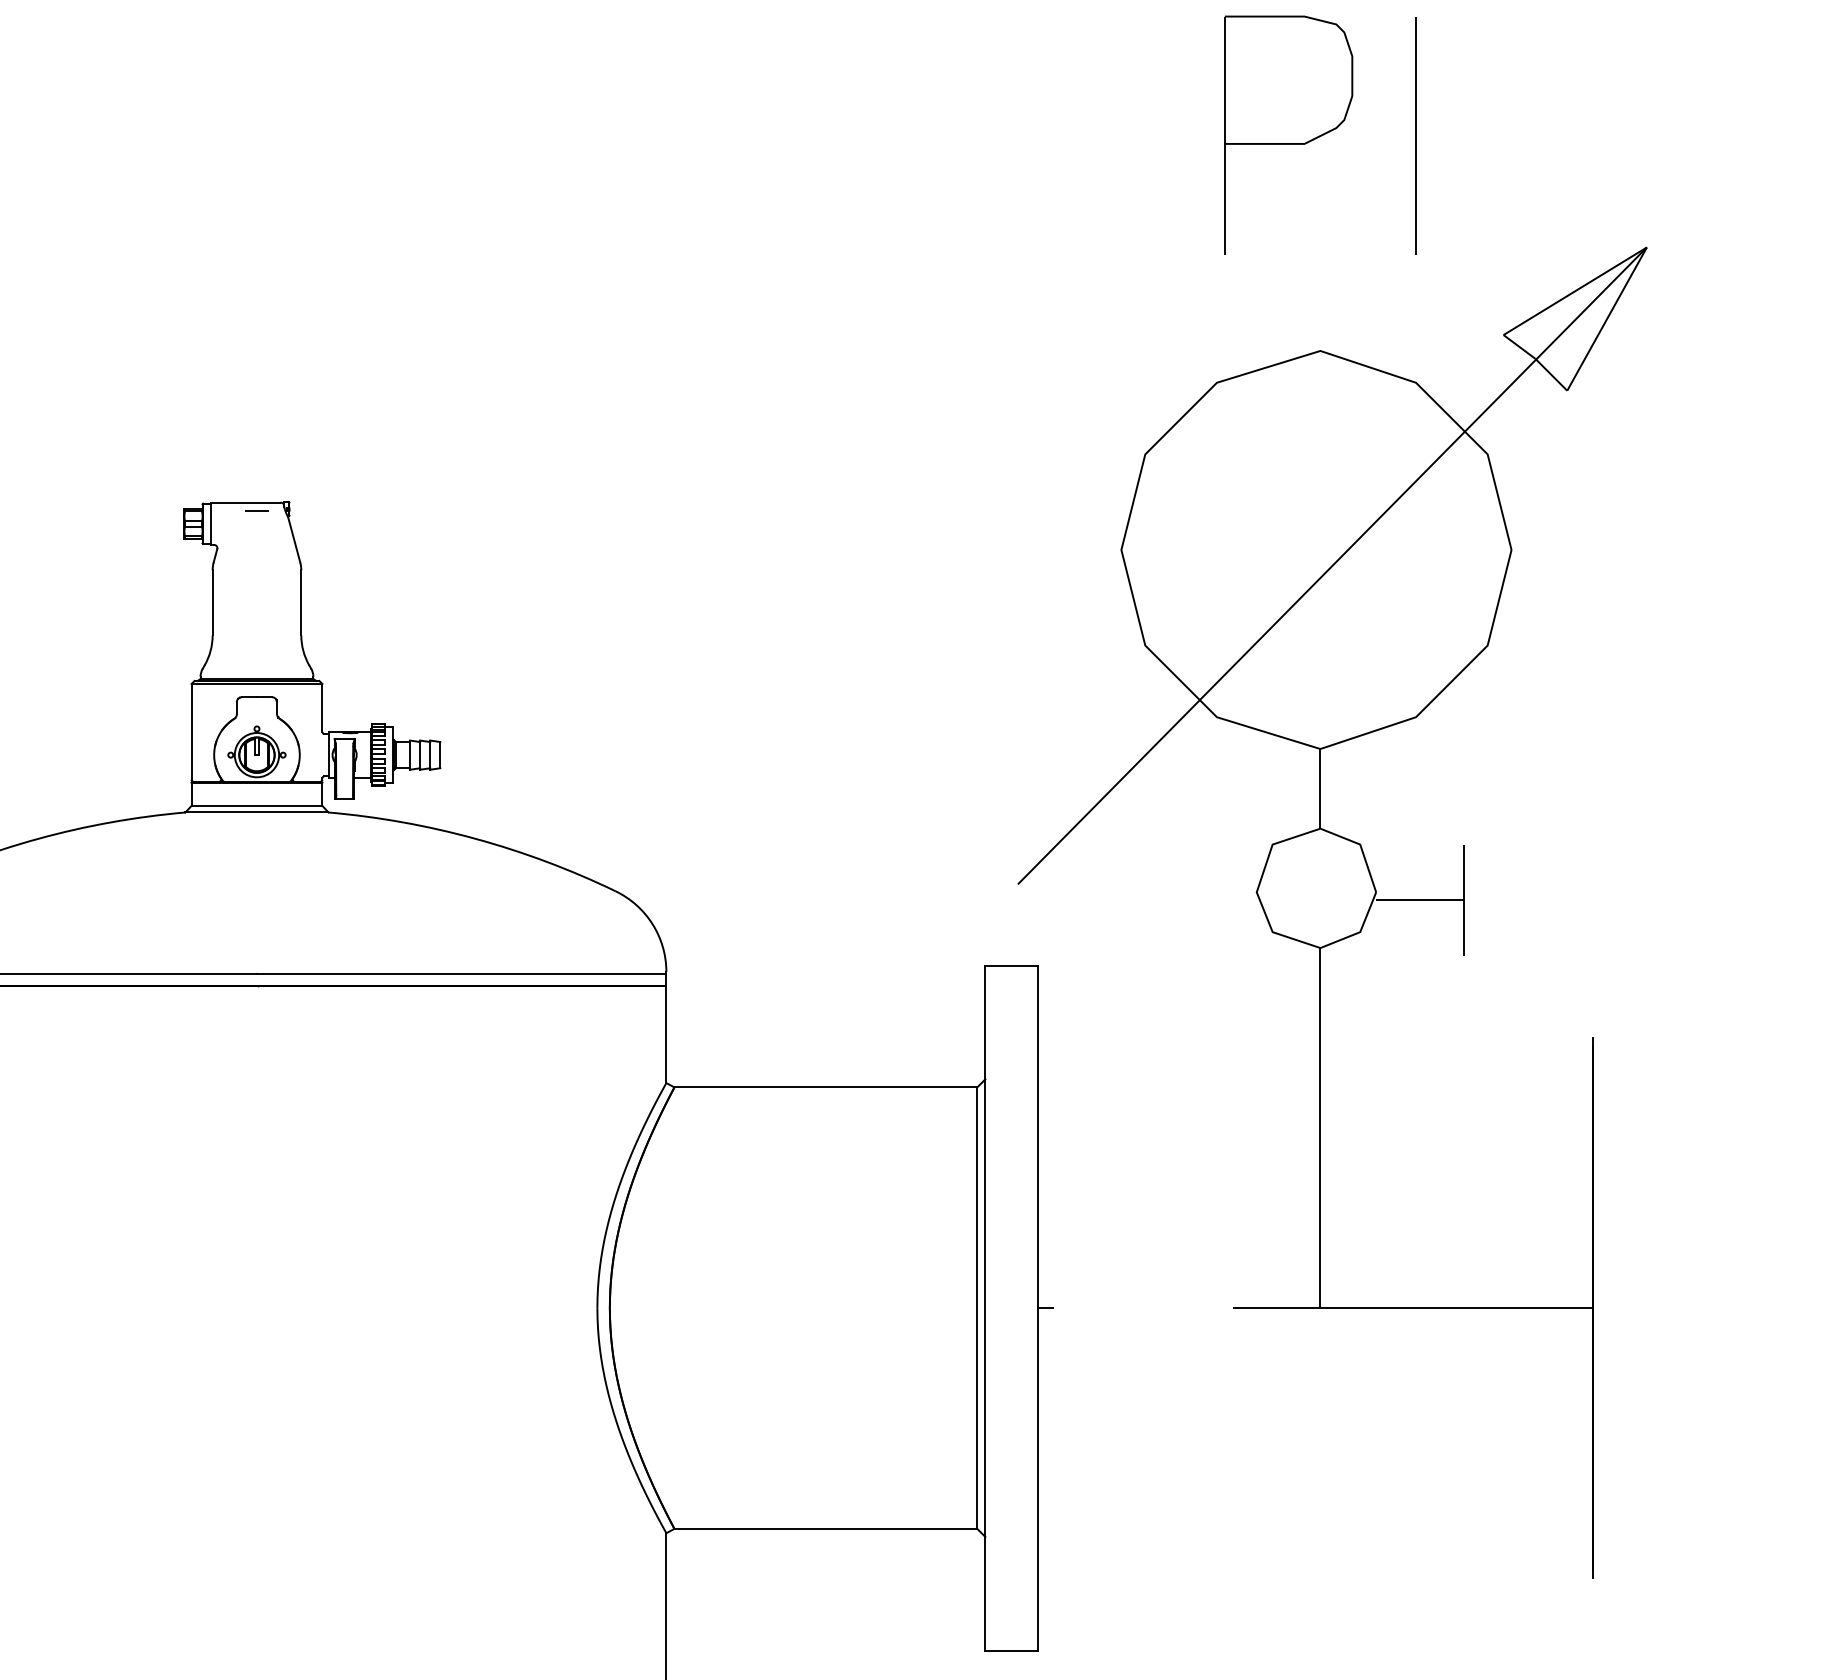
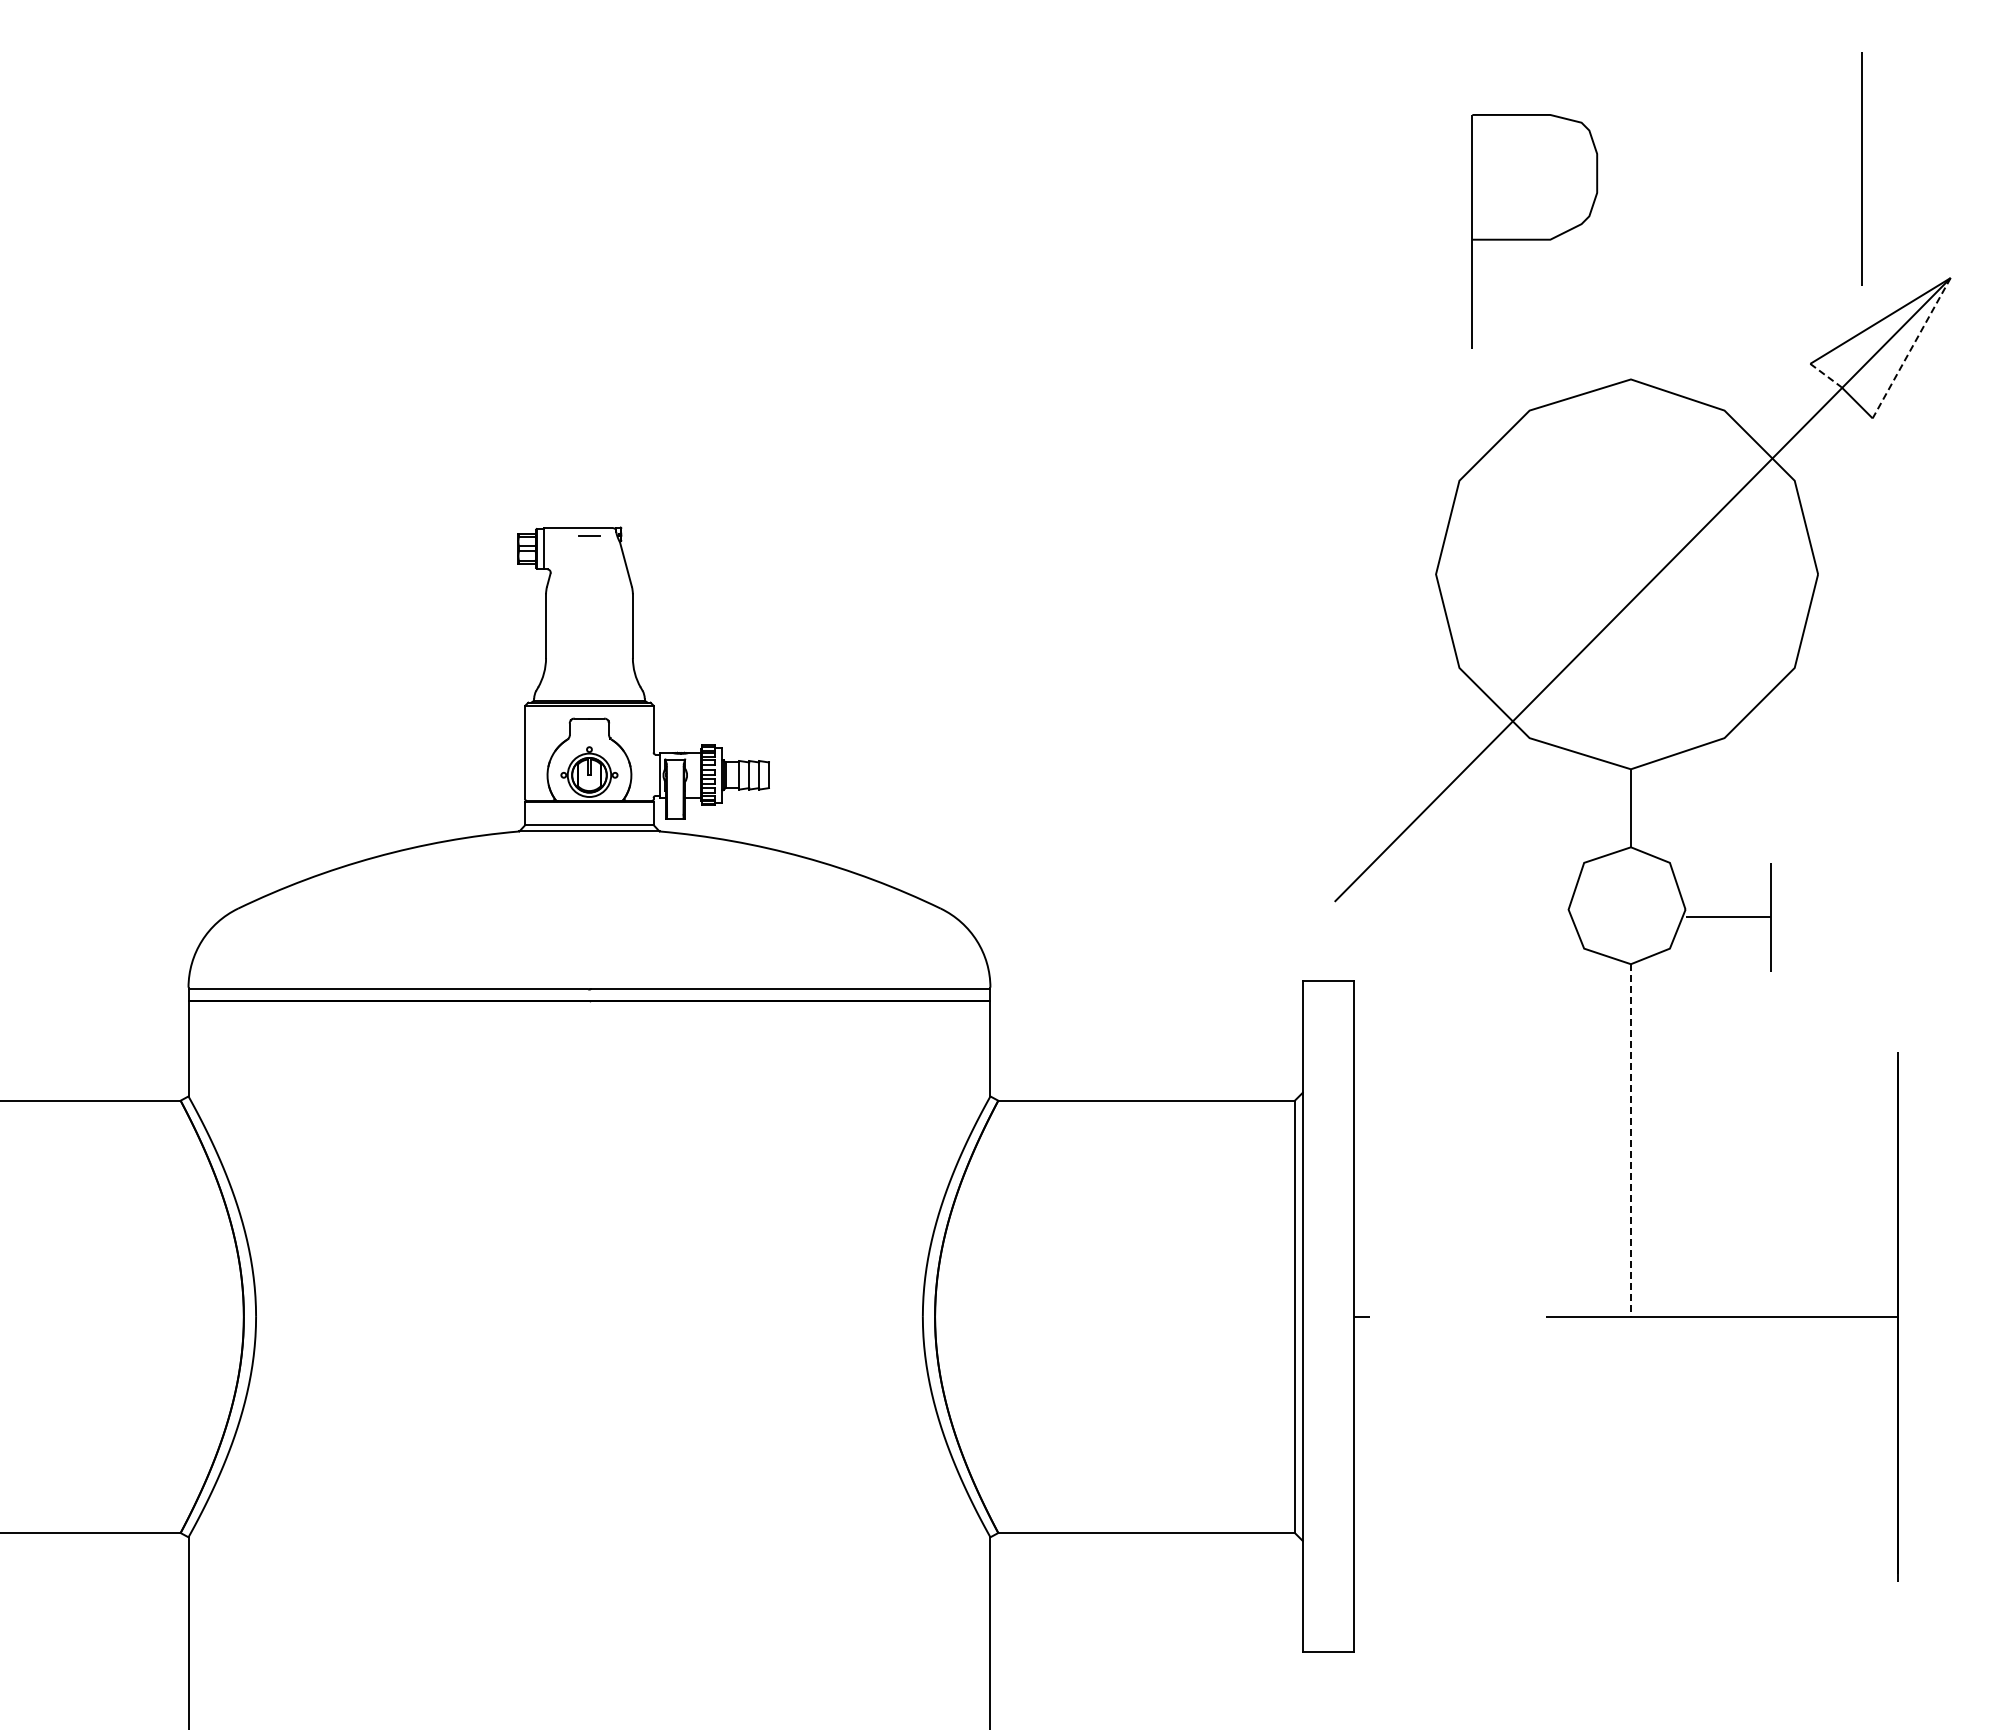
part: (1288, 135) -> (1534, 231), moved
line: (1415, 135) -> (1861, 168), moved
line: (1606, 319) -> (1911, 348), solid -> dashed
line: (1520, 346) -> (1826, 375), solid -> dashed
line: (1319, 1129) -> (1630, 1141), solid -> dashed

